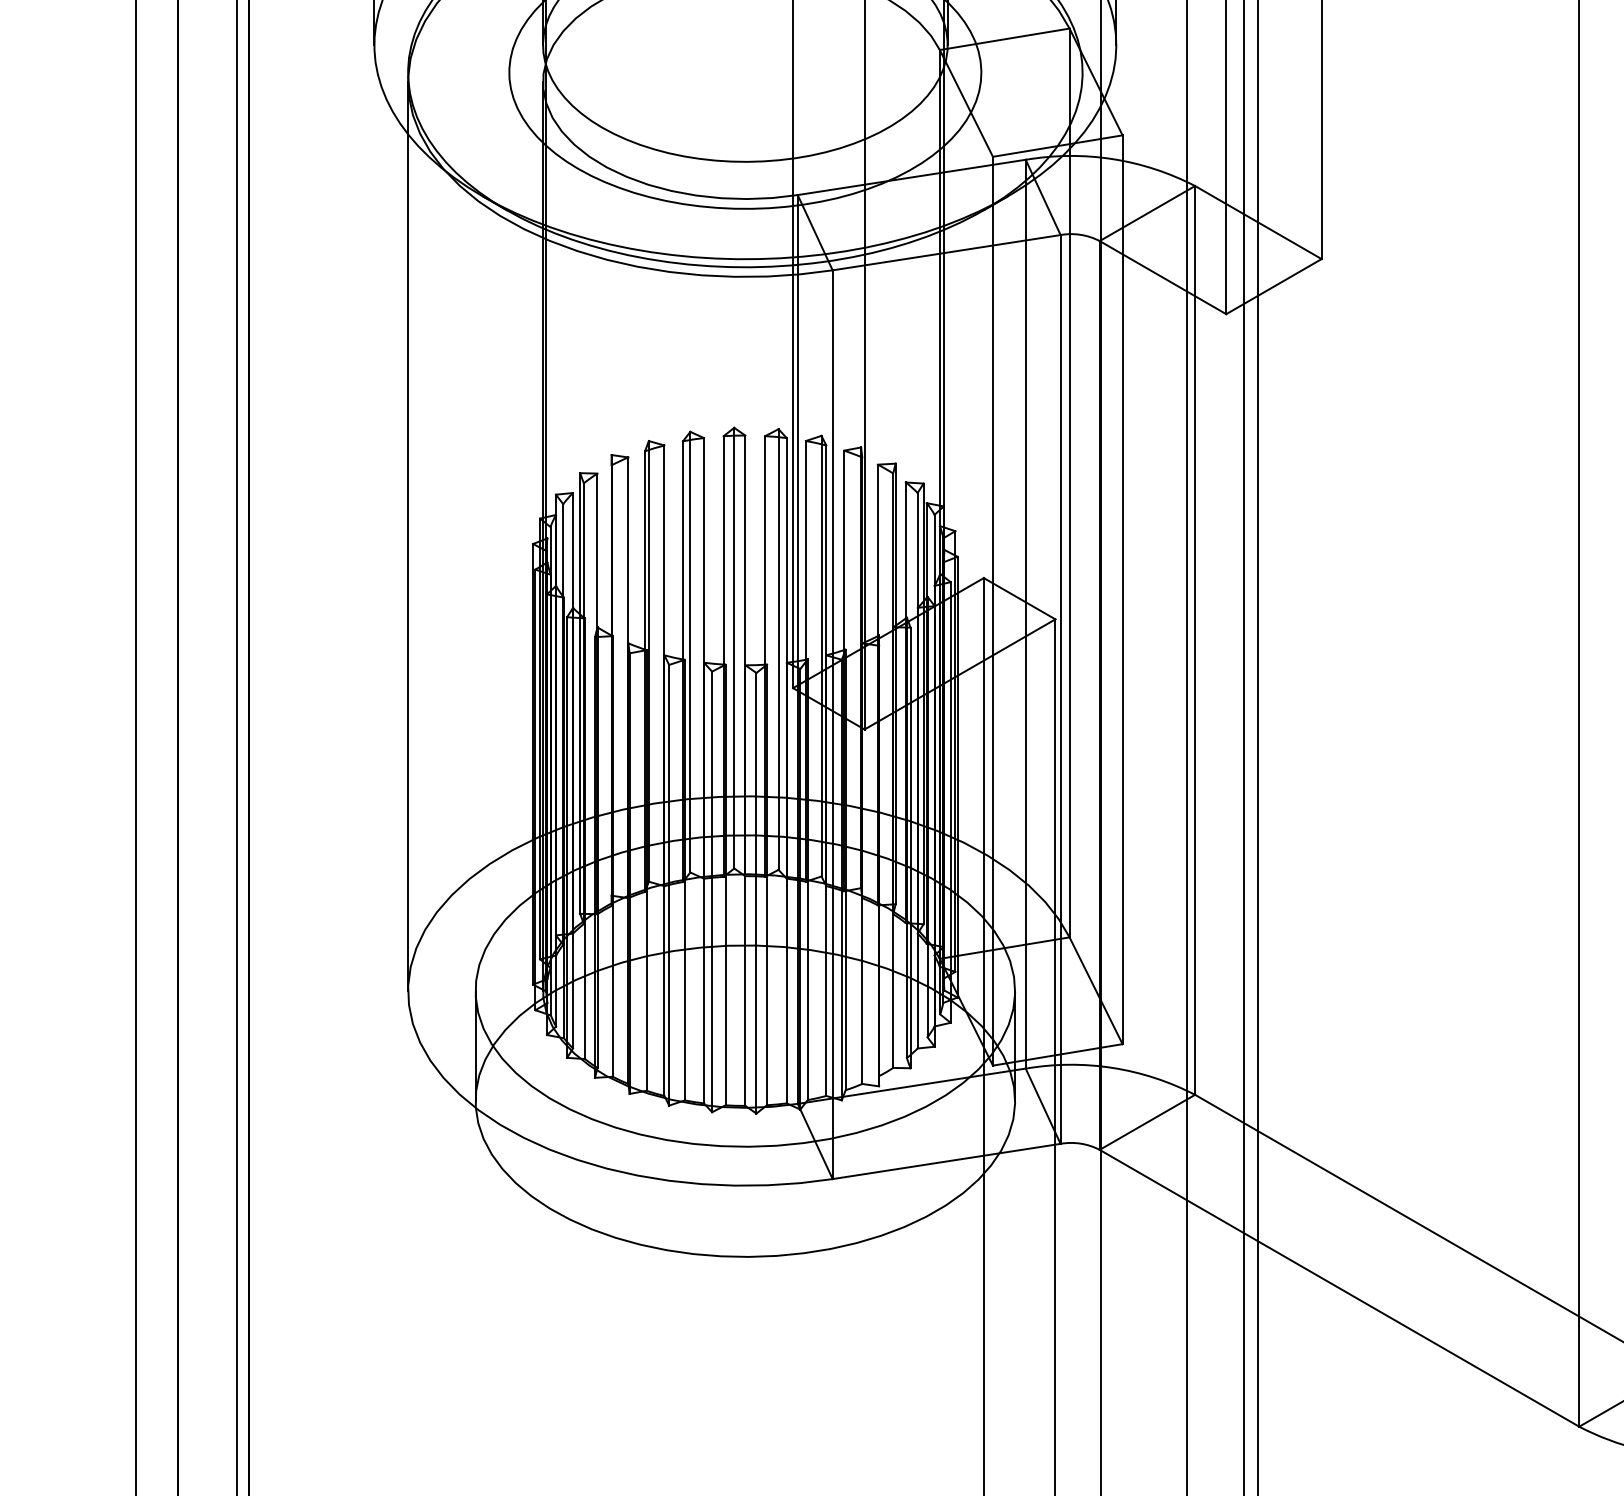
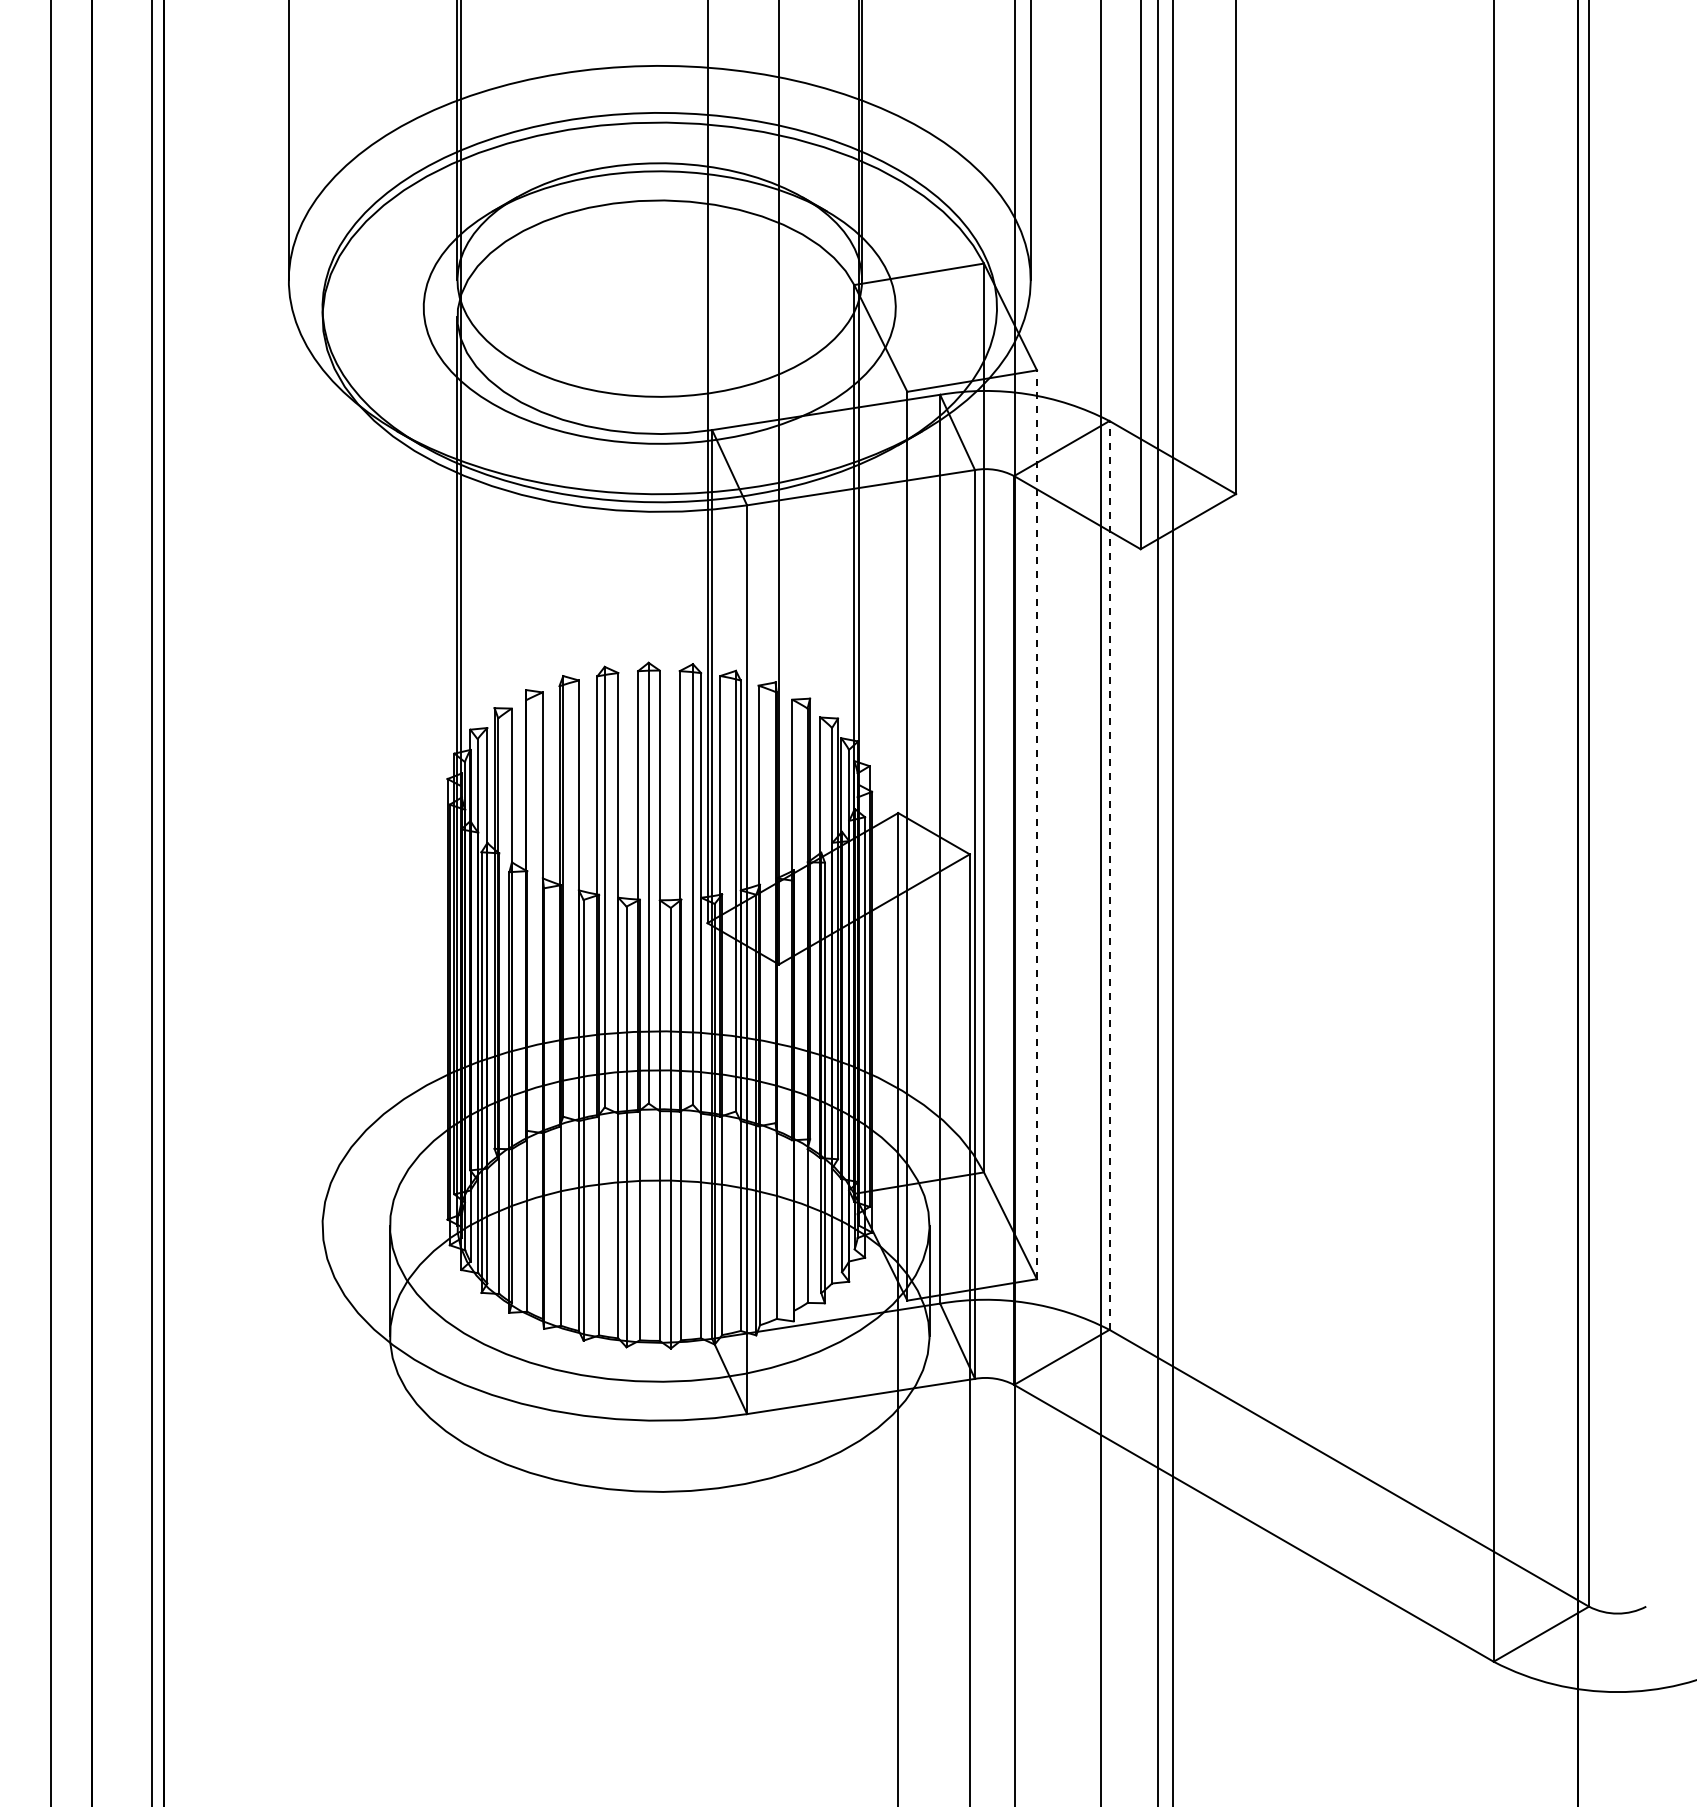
line: (408, 536) -> (322, 771), removed
line: (1123, 589) -> (1037, 824), solid -> dashed
line: (1195, 639) -> (1109, 874), solid -> dashed

